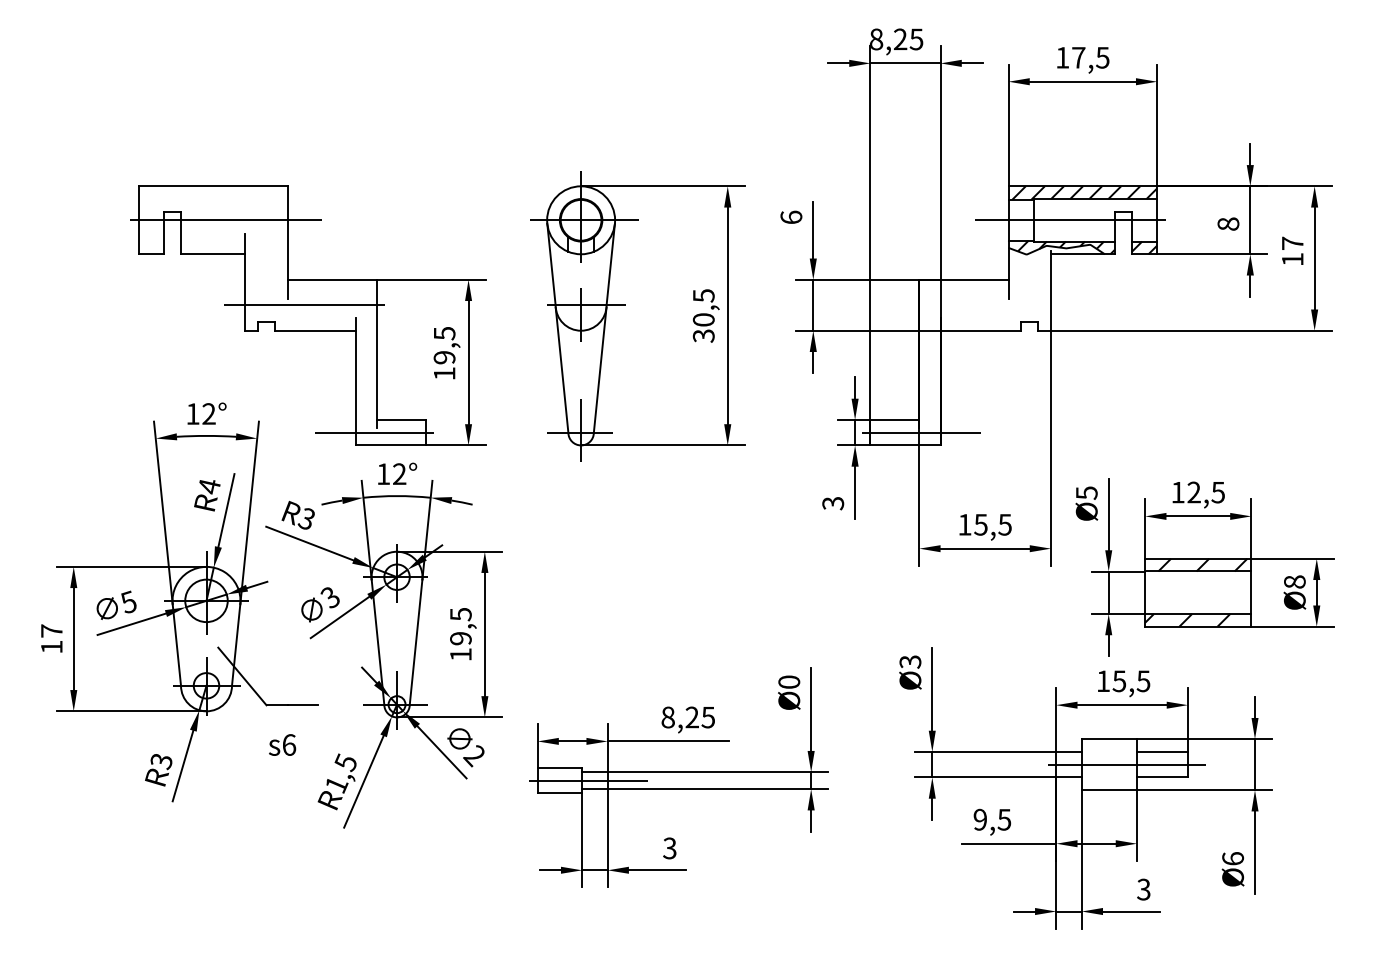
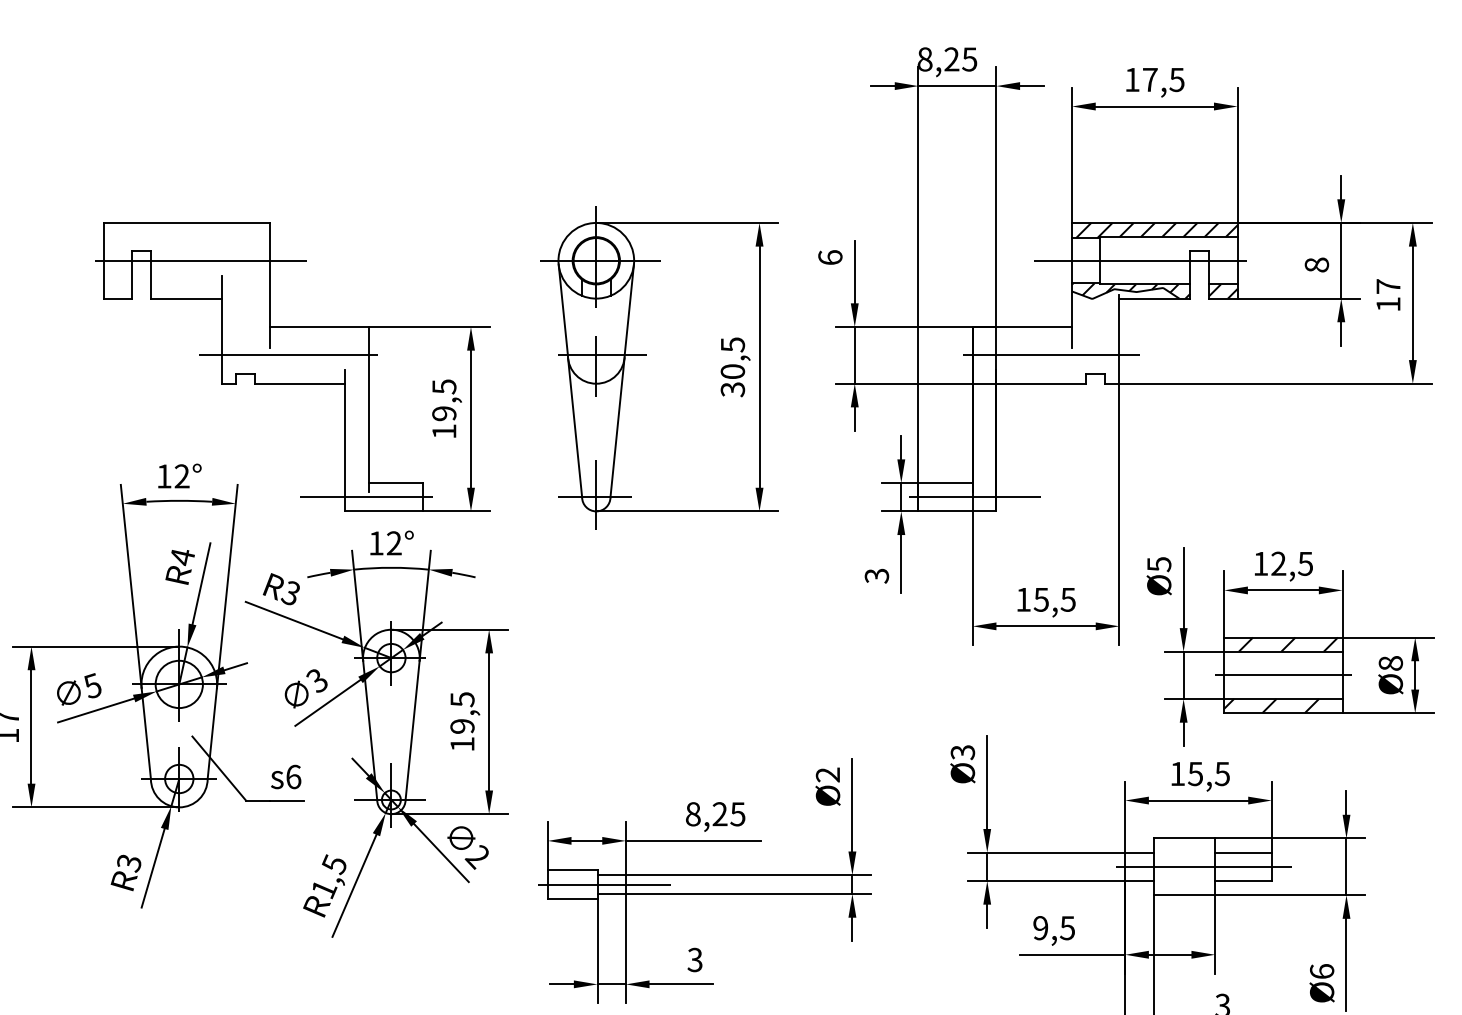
line: (989, 305) -> (1050, 355), added
line: (1197, 592) -> (1282, 675), added
text: (789, 681) -> (828, 774), Ø0 -> Ø2
text: (282, 744) -> (286, 776), moved

